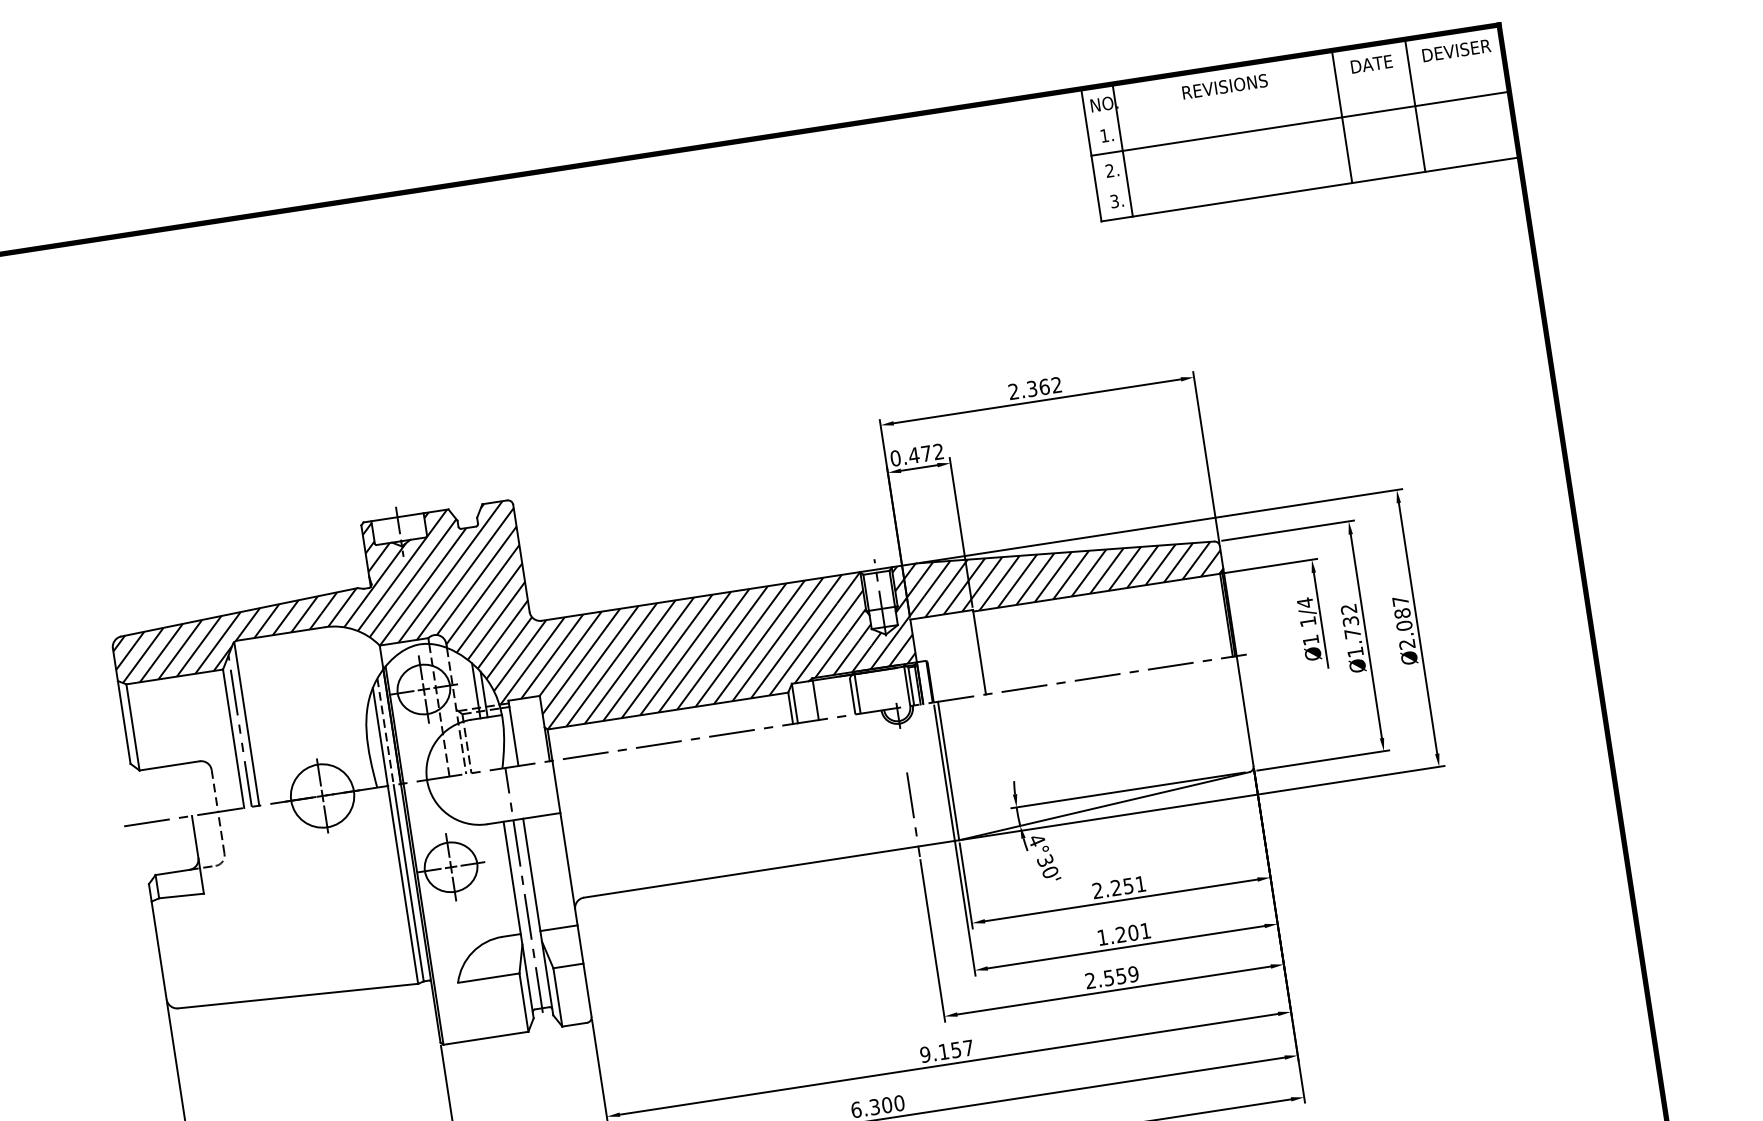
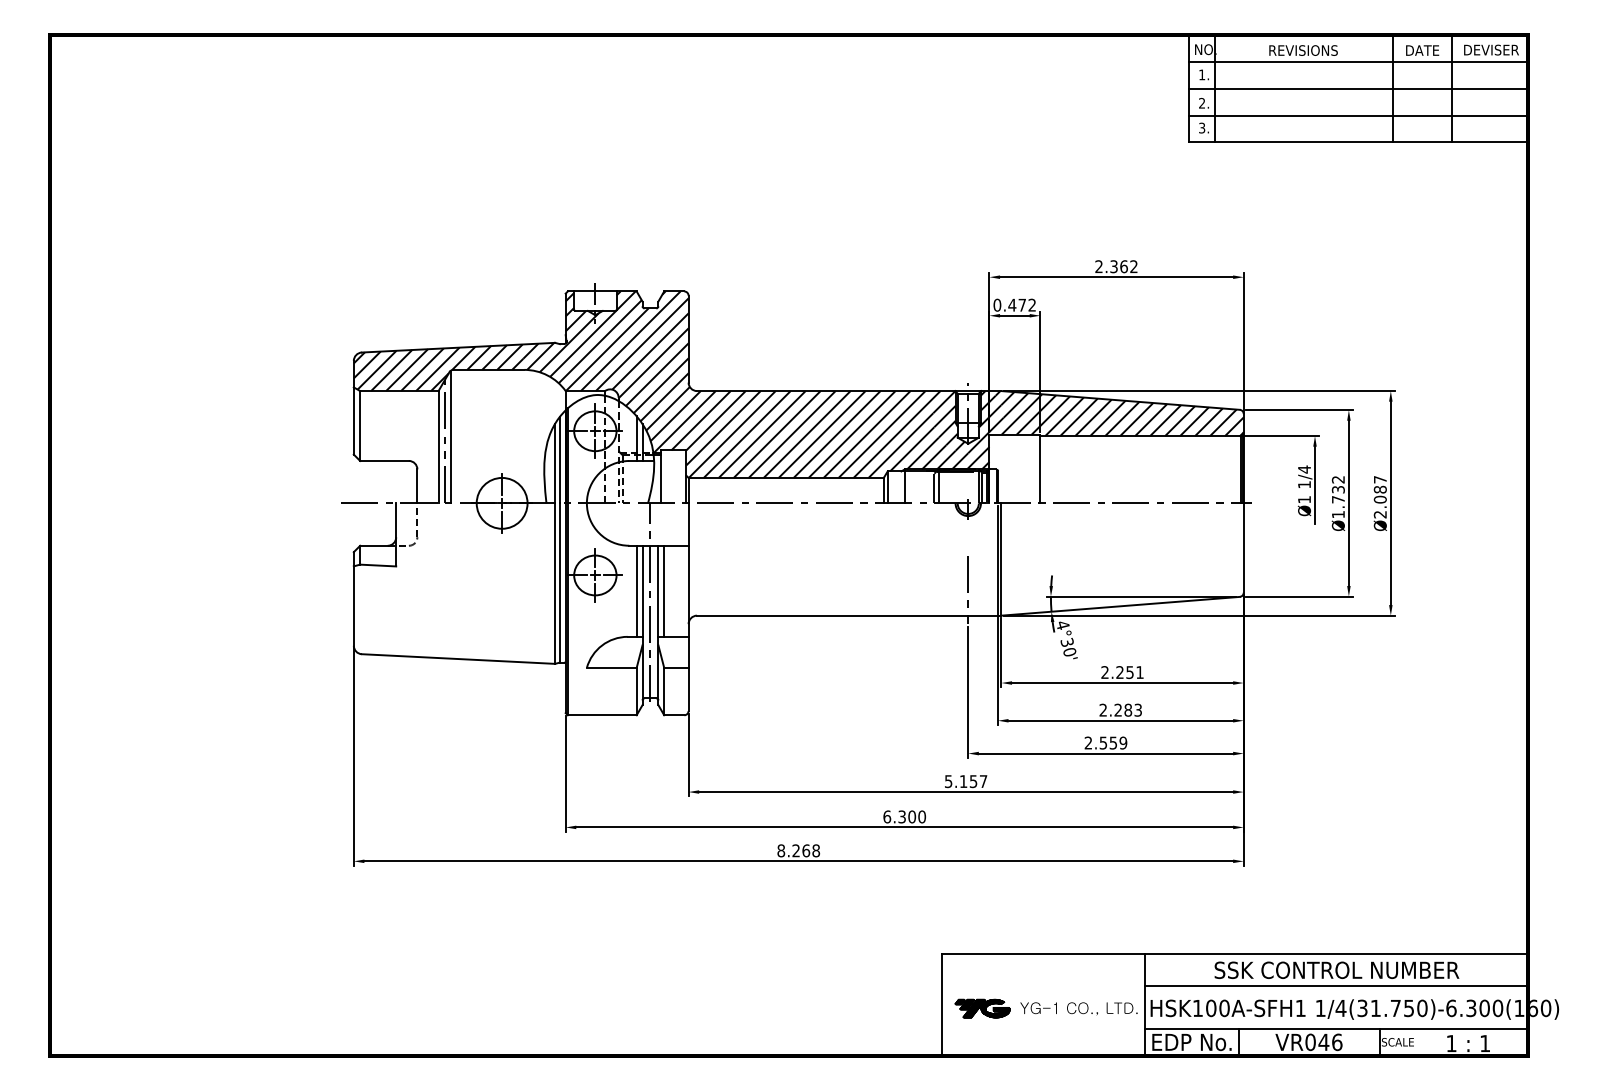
line: (1294, 89) -> (1358, 61), added
line: (1305, 157) -> (1358, 116), added
line: (385, 732) -> (559, 460), dashed -> solid
line: (215, 791) -> (417, 486), dashed -> solid
line: (539, 872) -> (664, 590), added
line: (504, 878) -> (636, 590), added
text: (1123, 933) -> (1120, 709), 1.201 -> 2.283
text: (925, 1054) -> (948, 781), 9.157 -> 5.157

